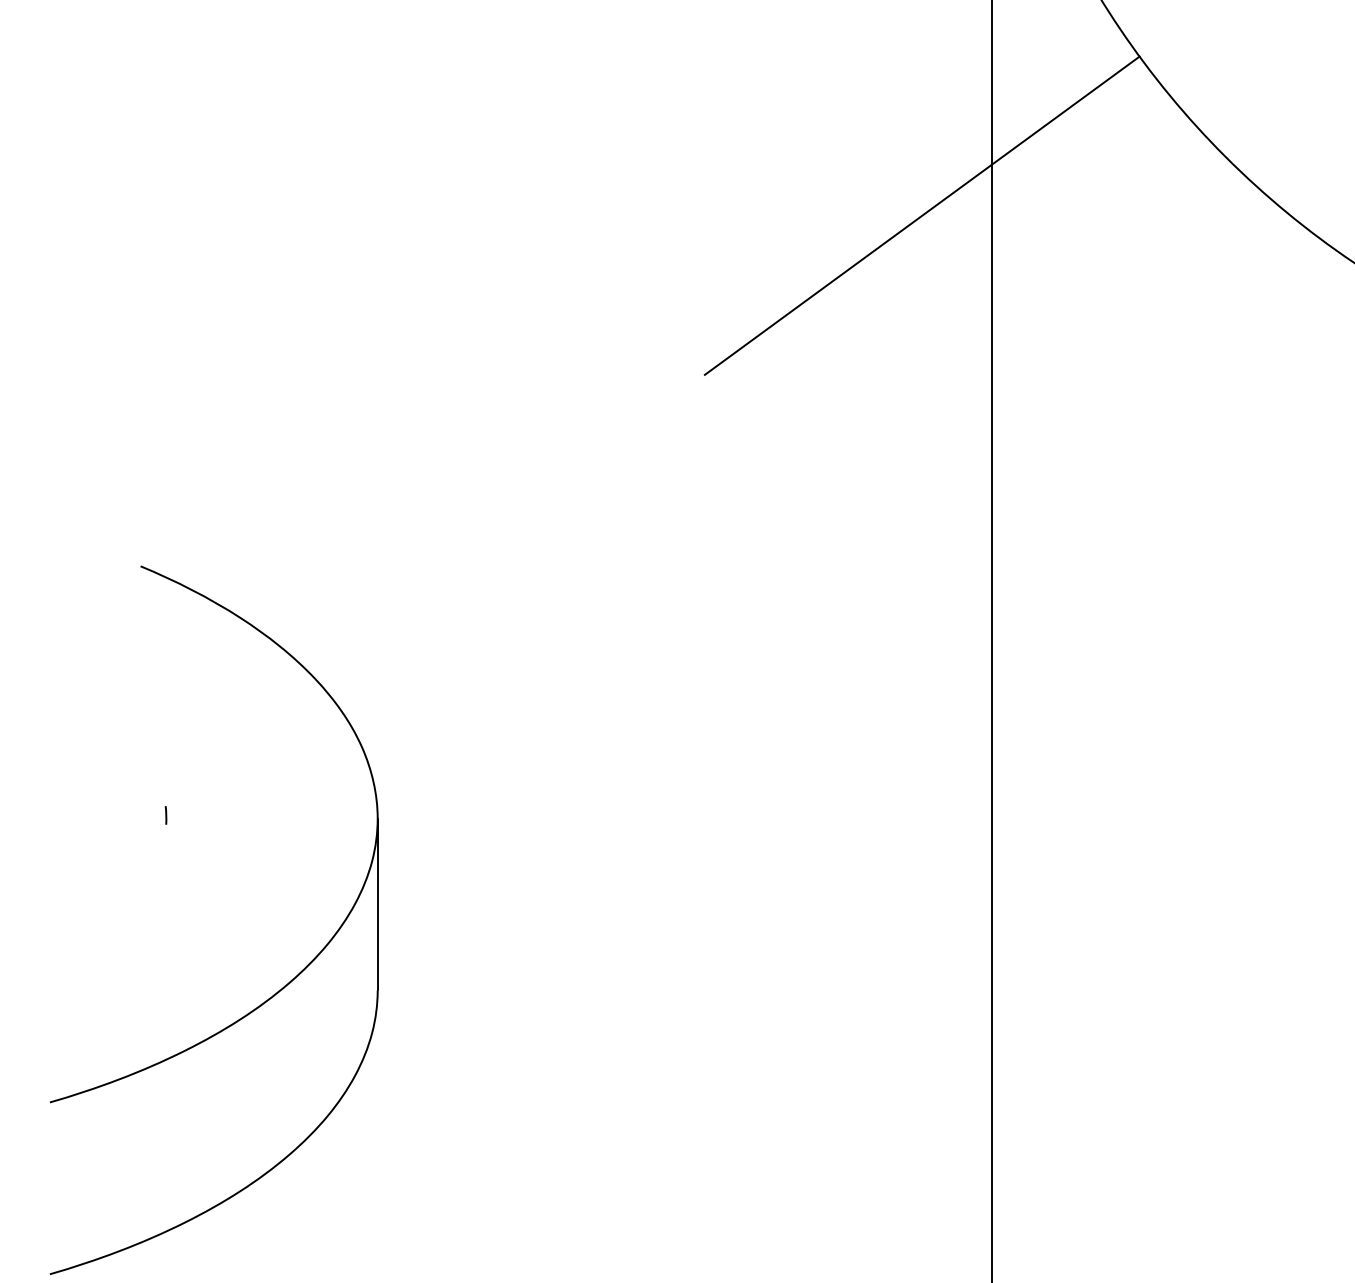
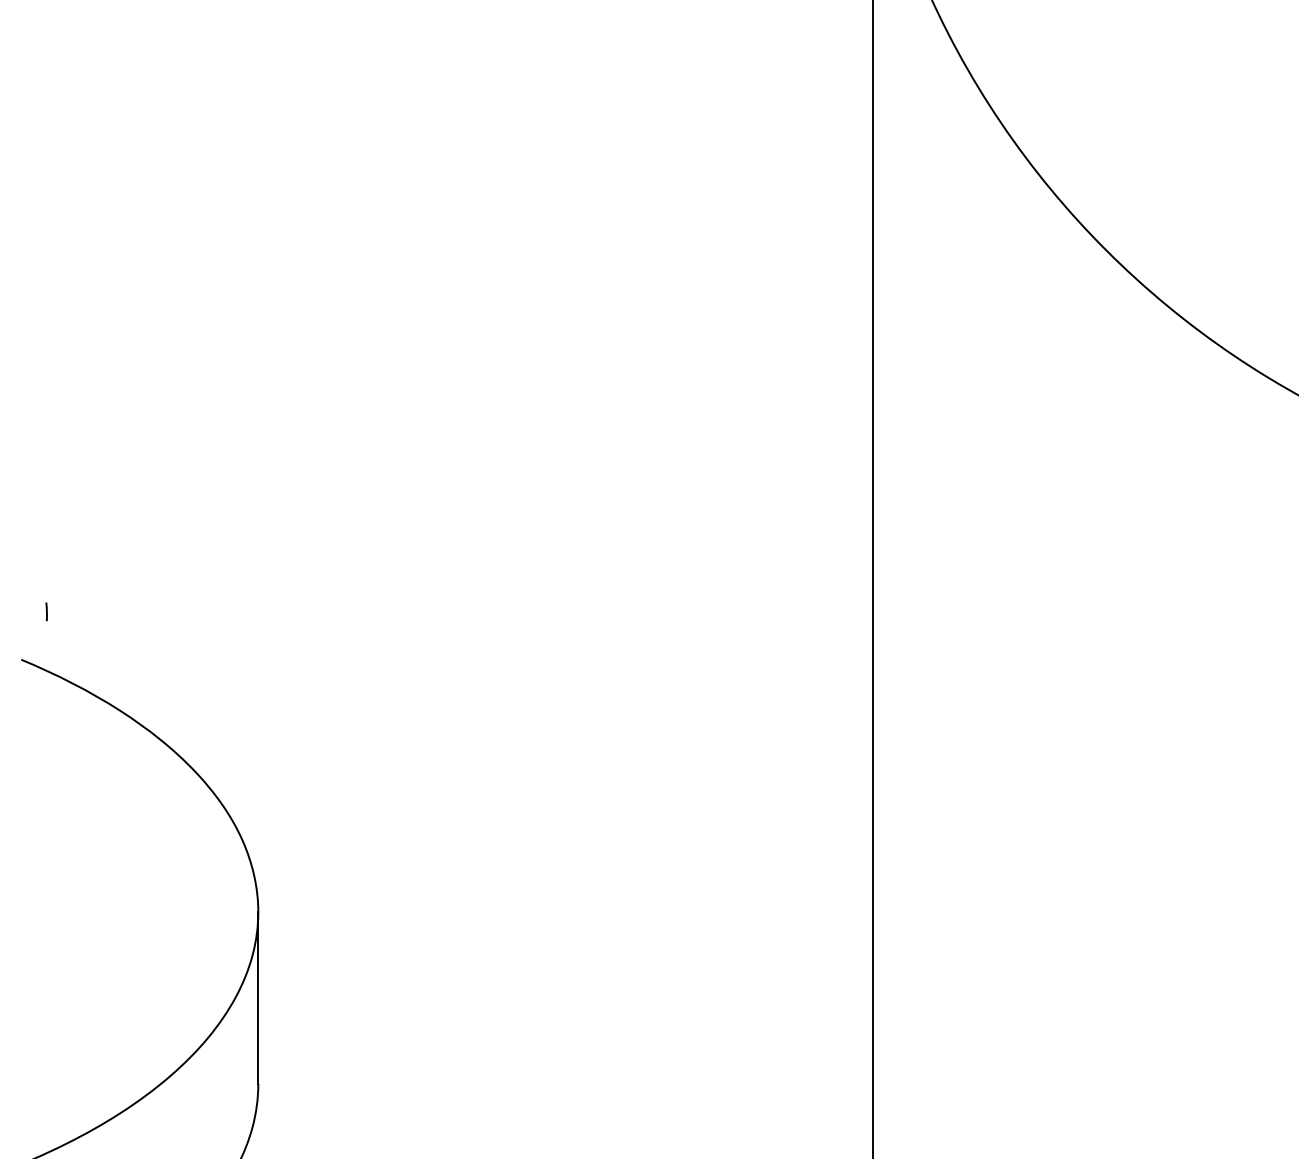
line: (921, 215) -> (802, 308), removed
line: (165, 815) -> (46, 611), moved

